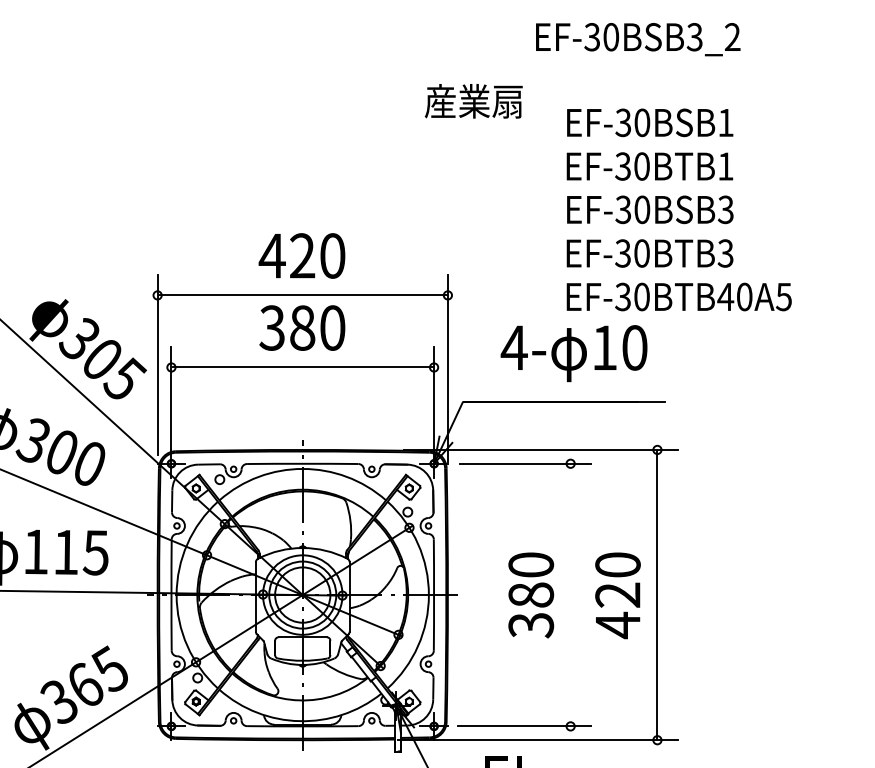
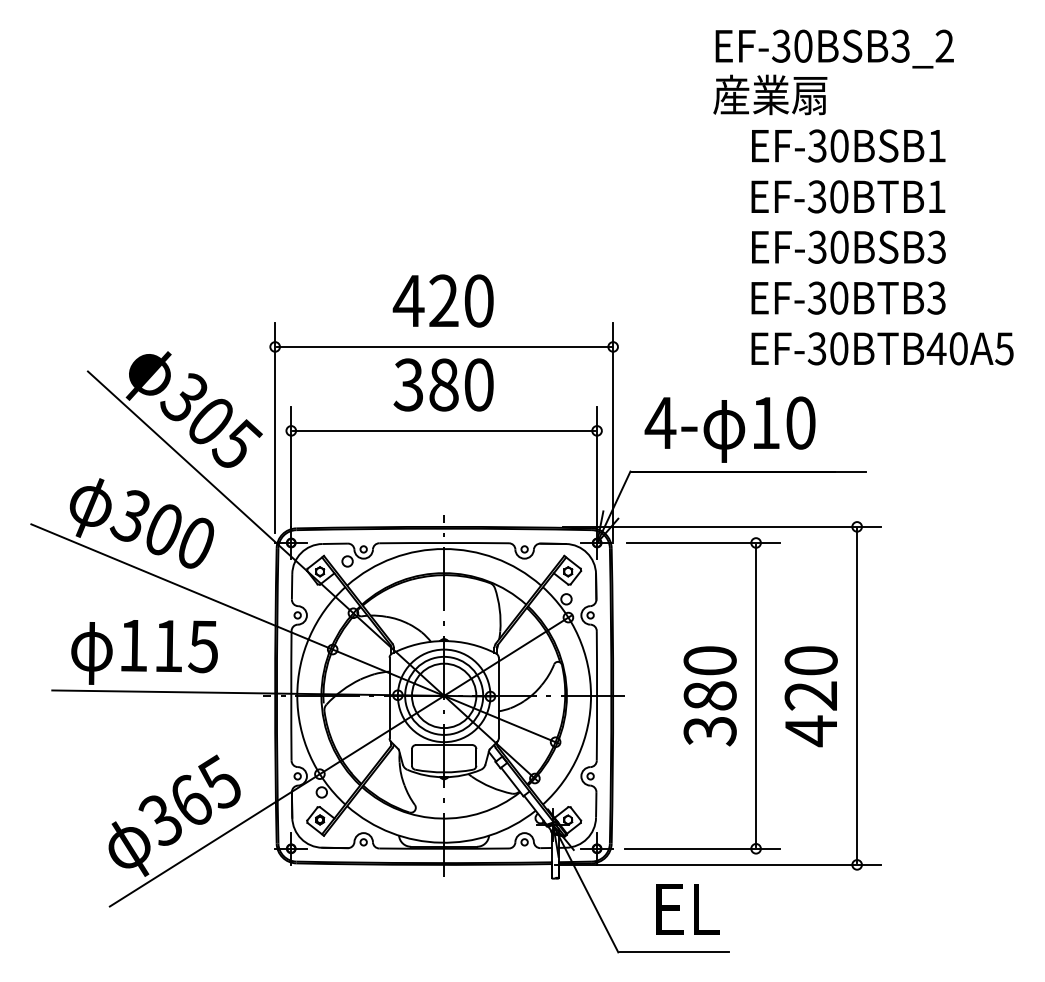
text: (473, 100) -> (770, 94), moved
text: (573, 353) -> (729, 429), moved
line: (571, 594) -> (756, 695), added

